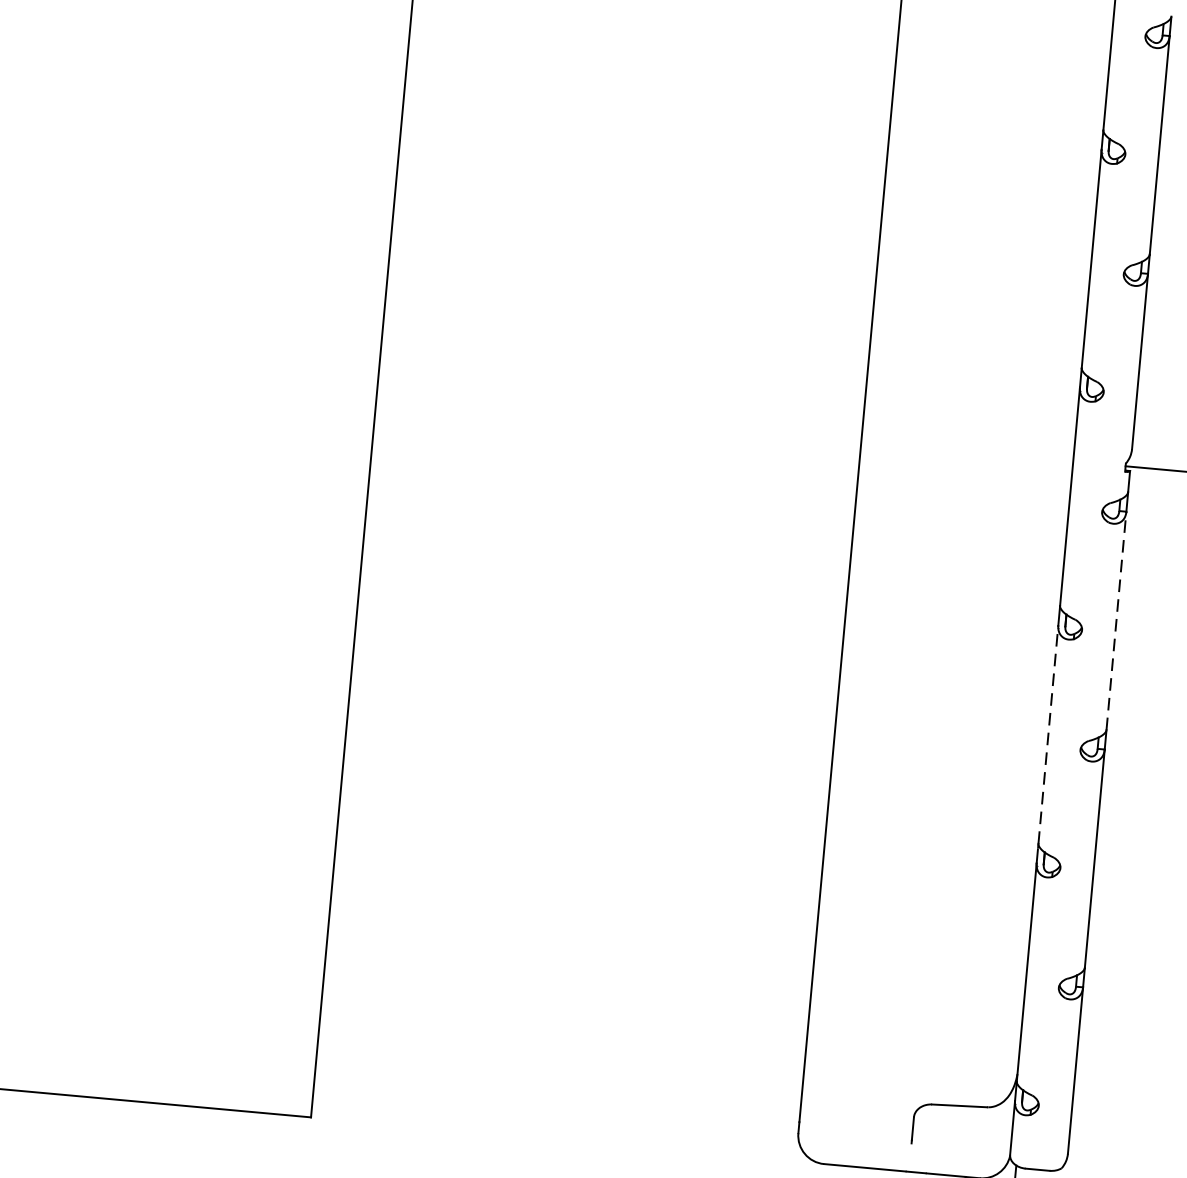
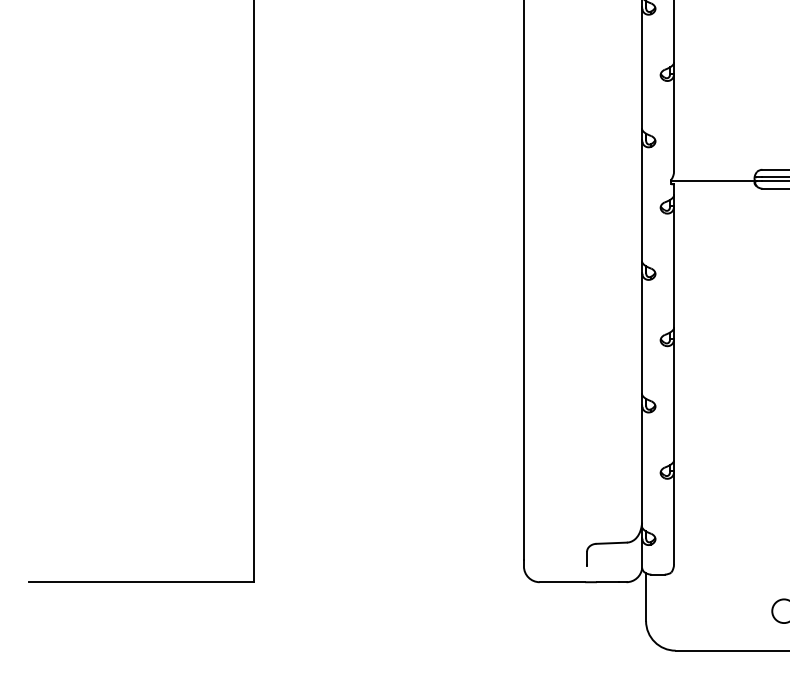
line: (1117, 621) -> (674, 267), dashed -> solid
line: (1049, 734) -> (642, 333), dashed -> solid

